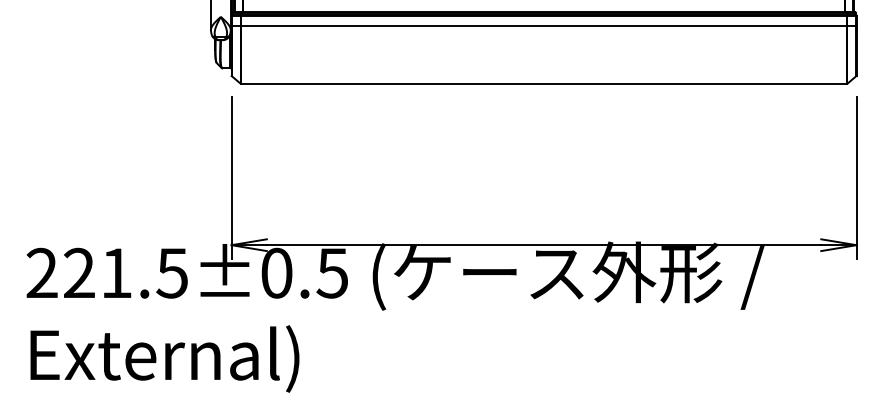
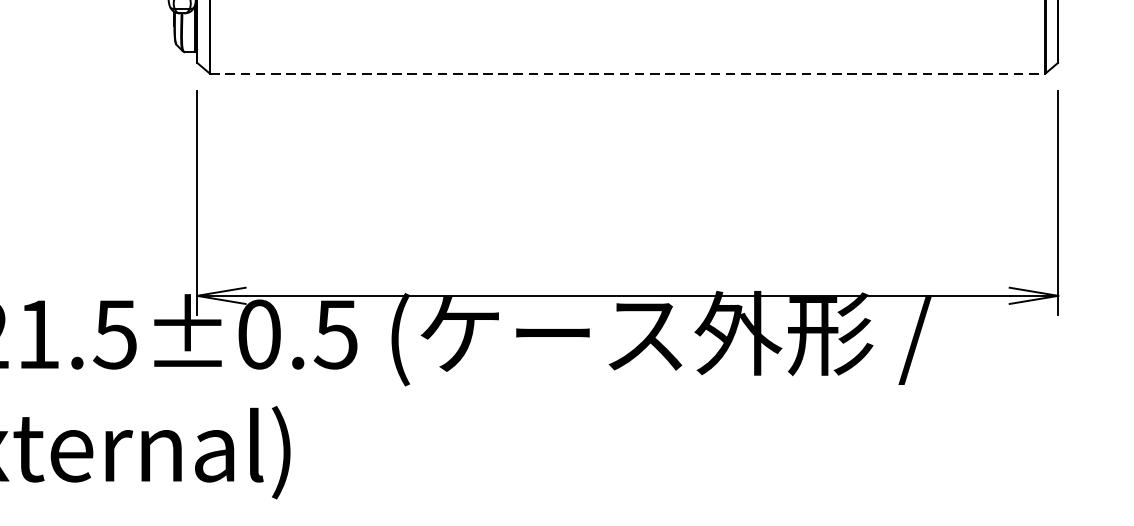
line: (544, 83) -> (628, 73), solid -> dashed

